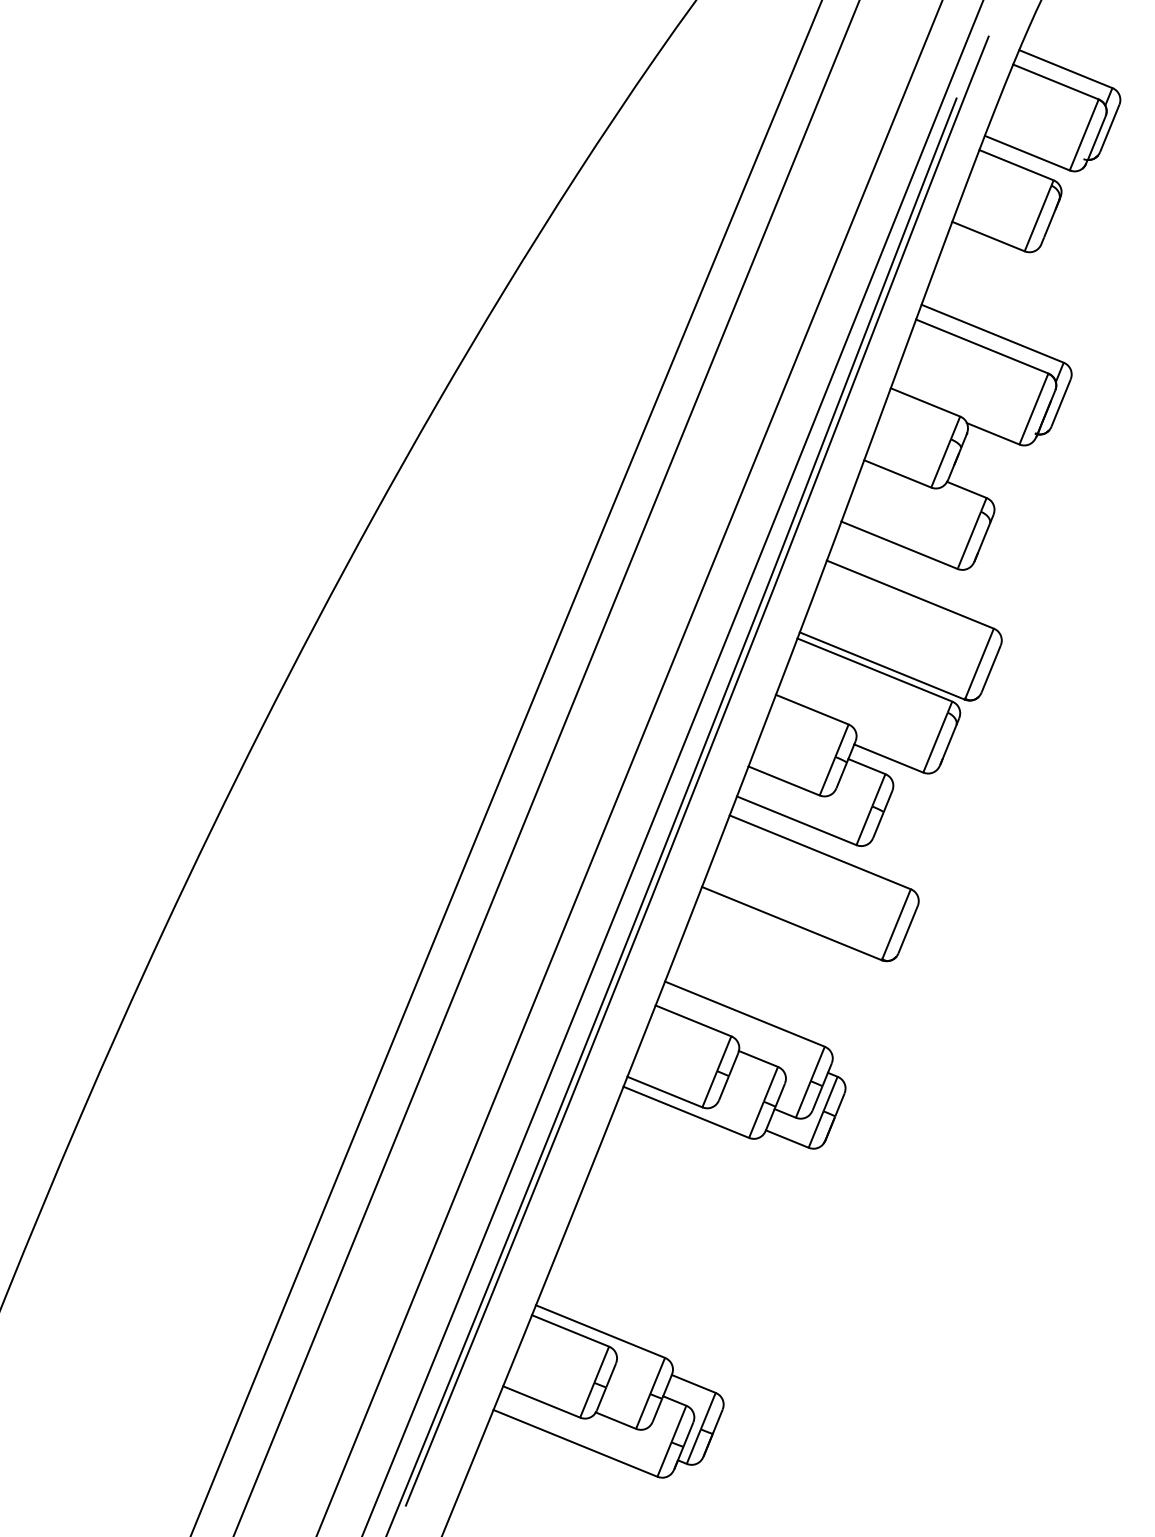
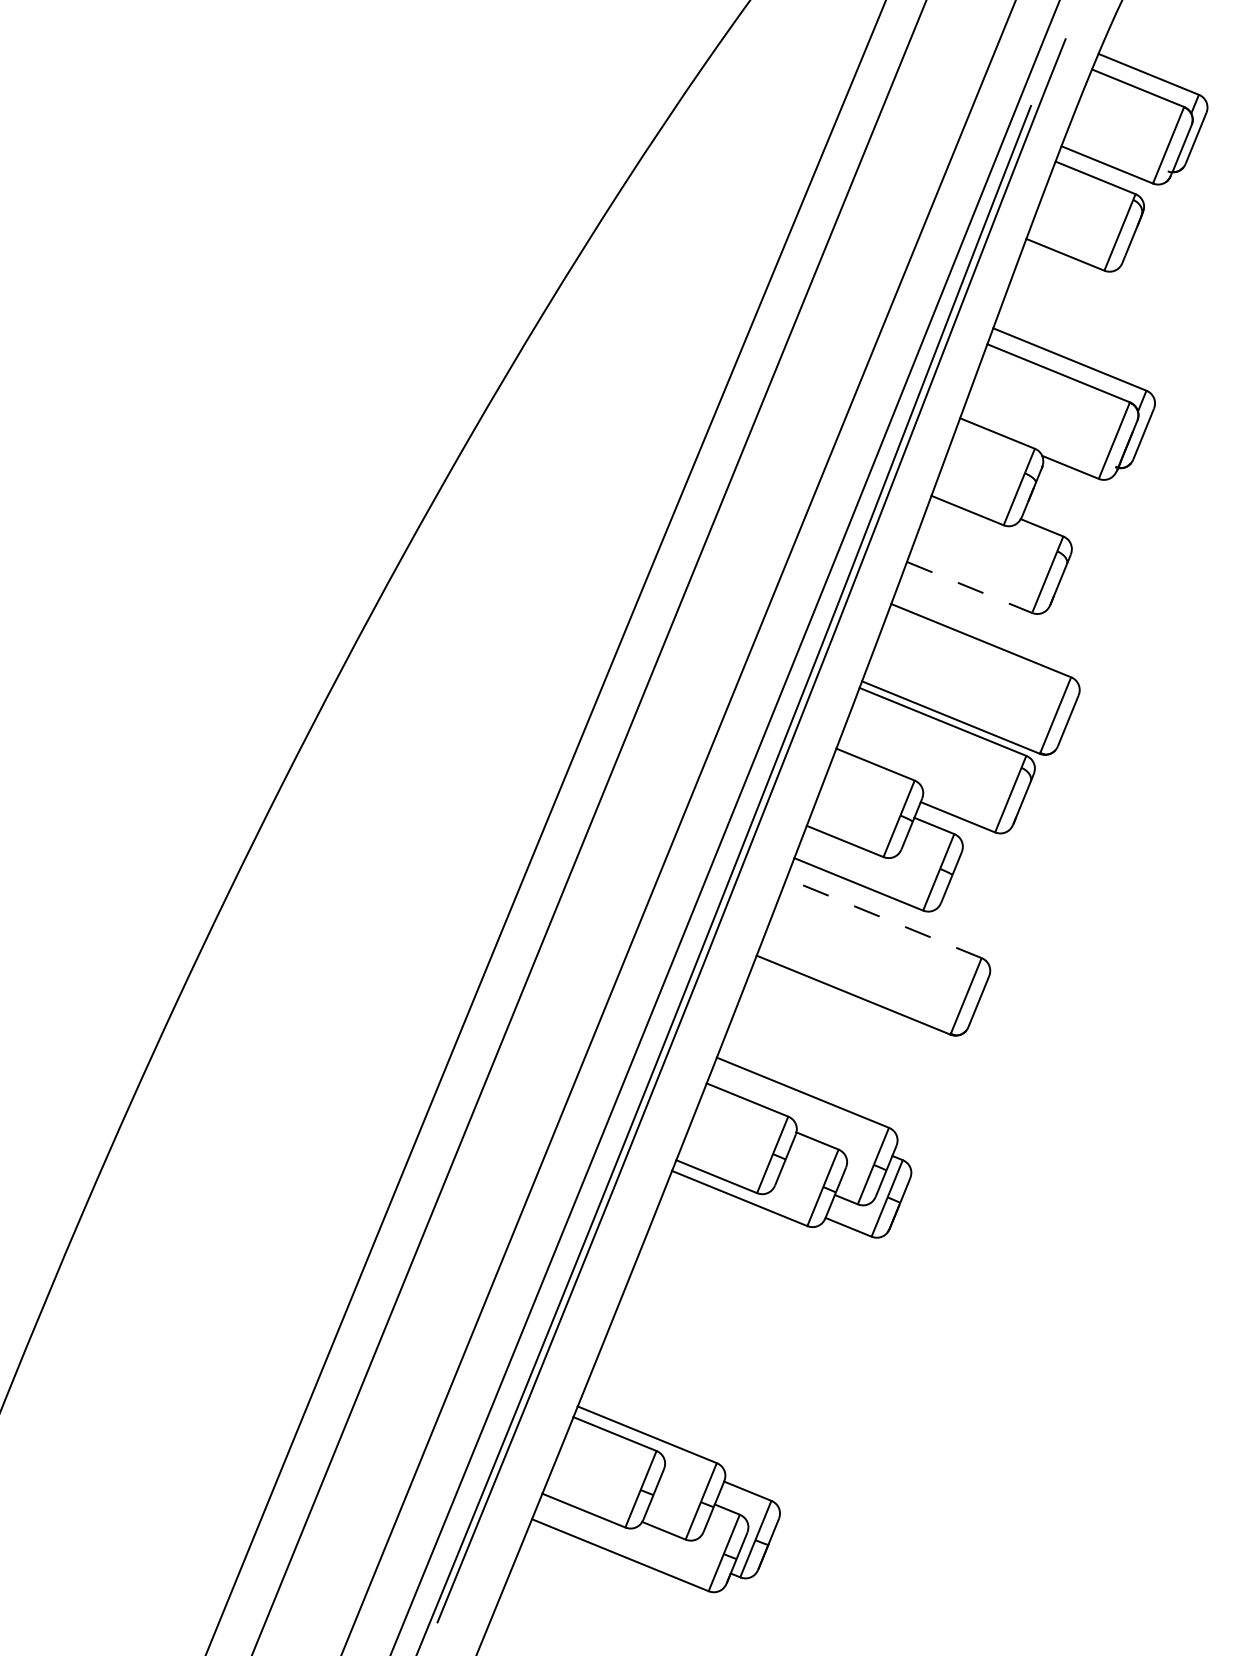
line: (899, 545) -> (969, 587), solid -> dashed
line: (820, 852) -> (884, 918), solid -> dashed

